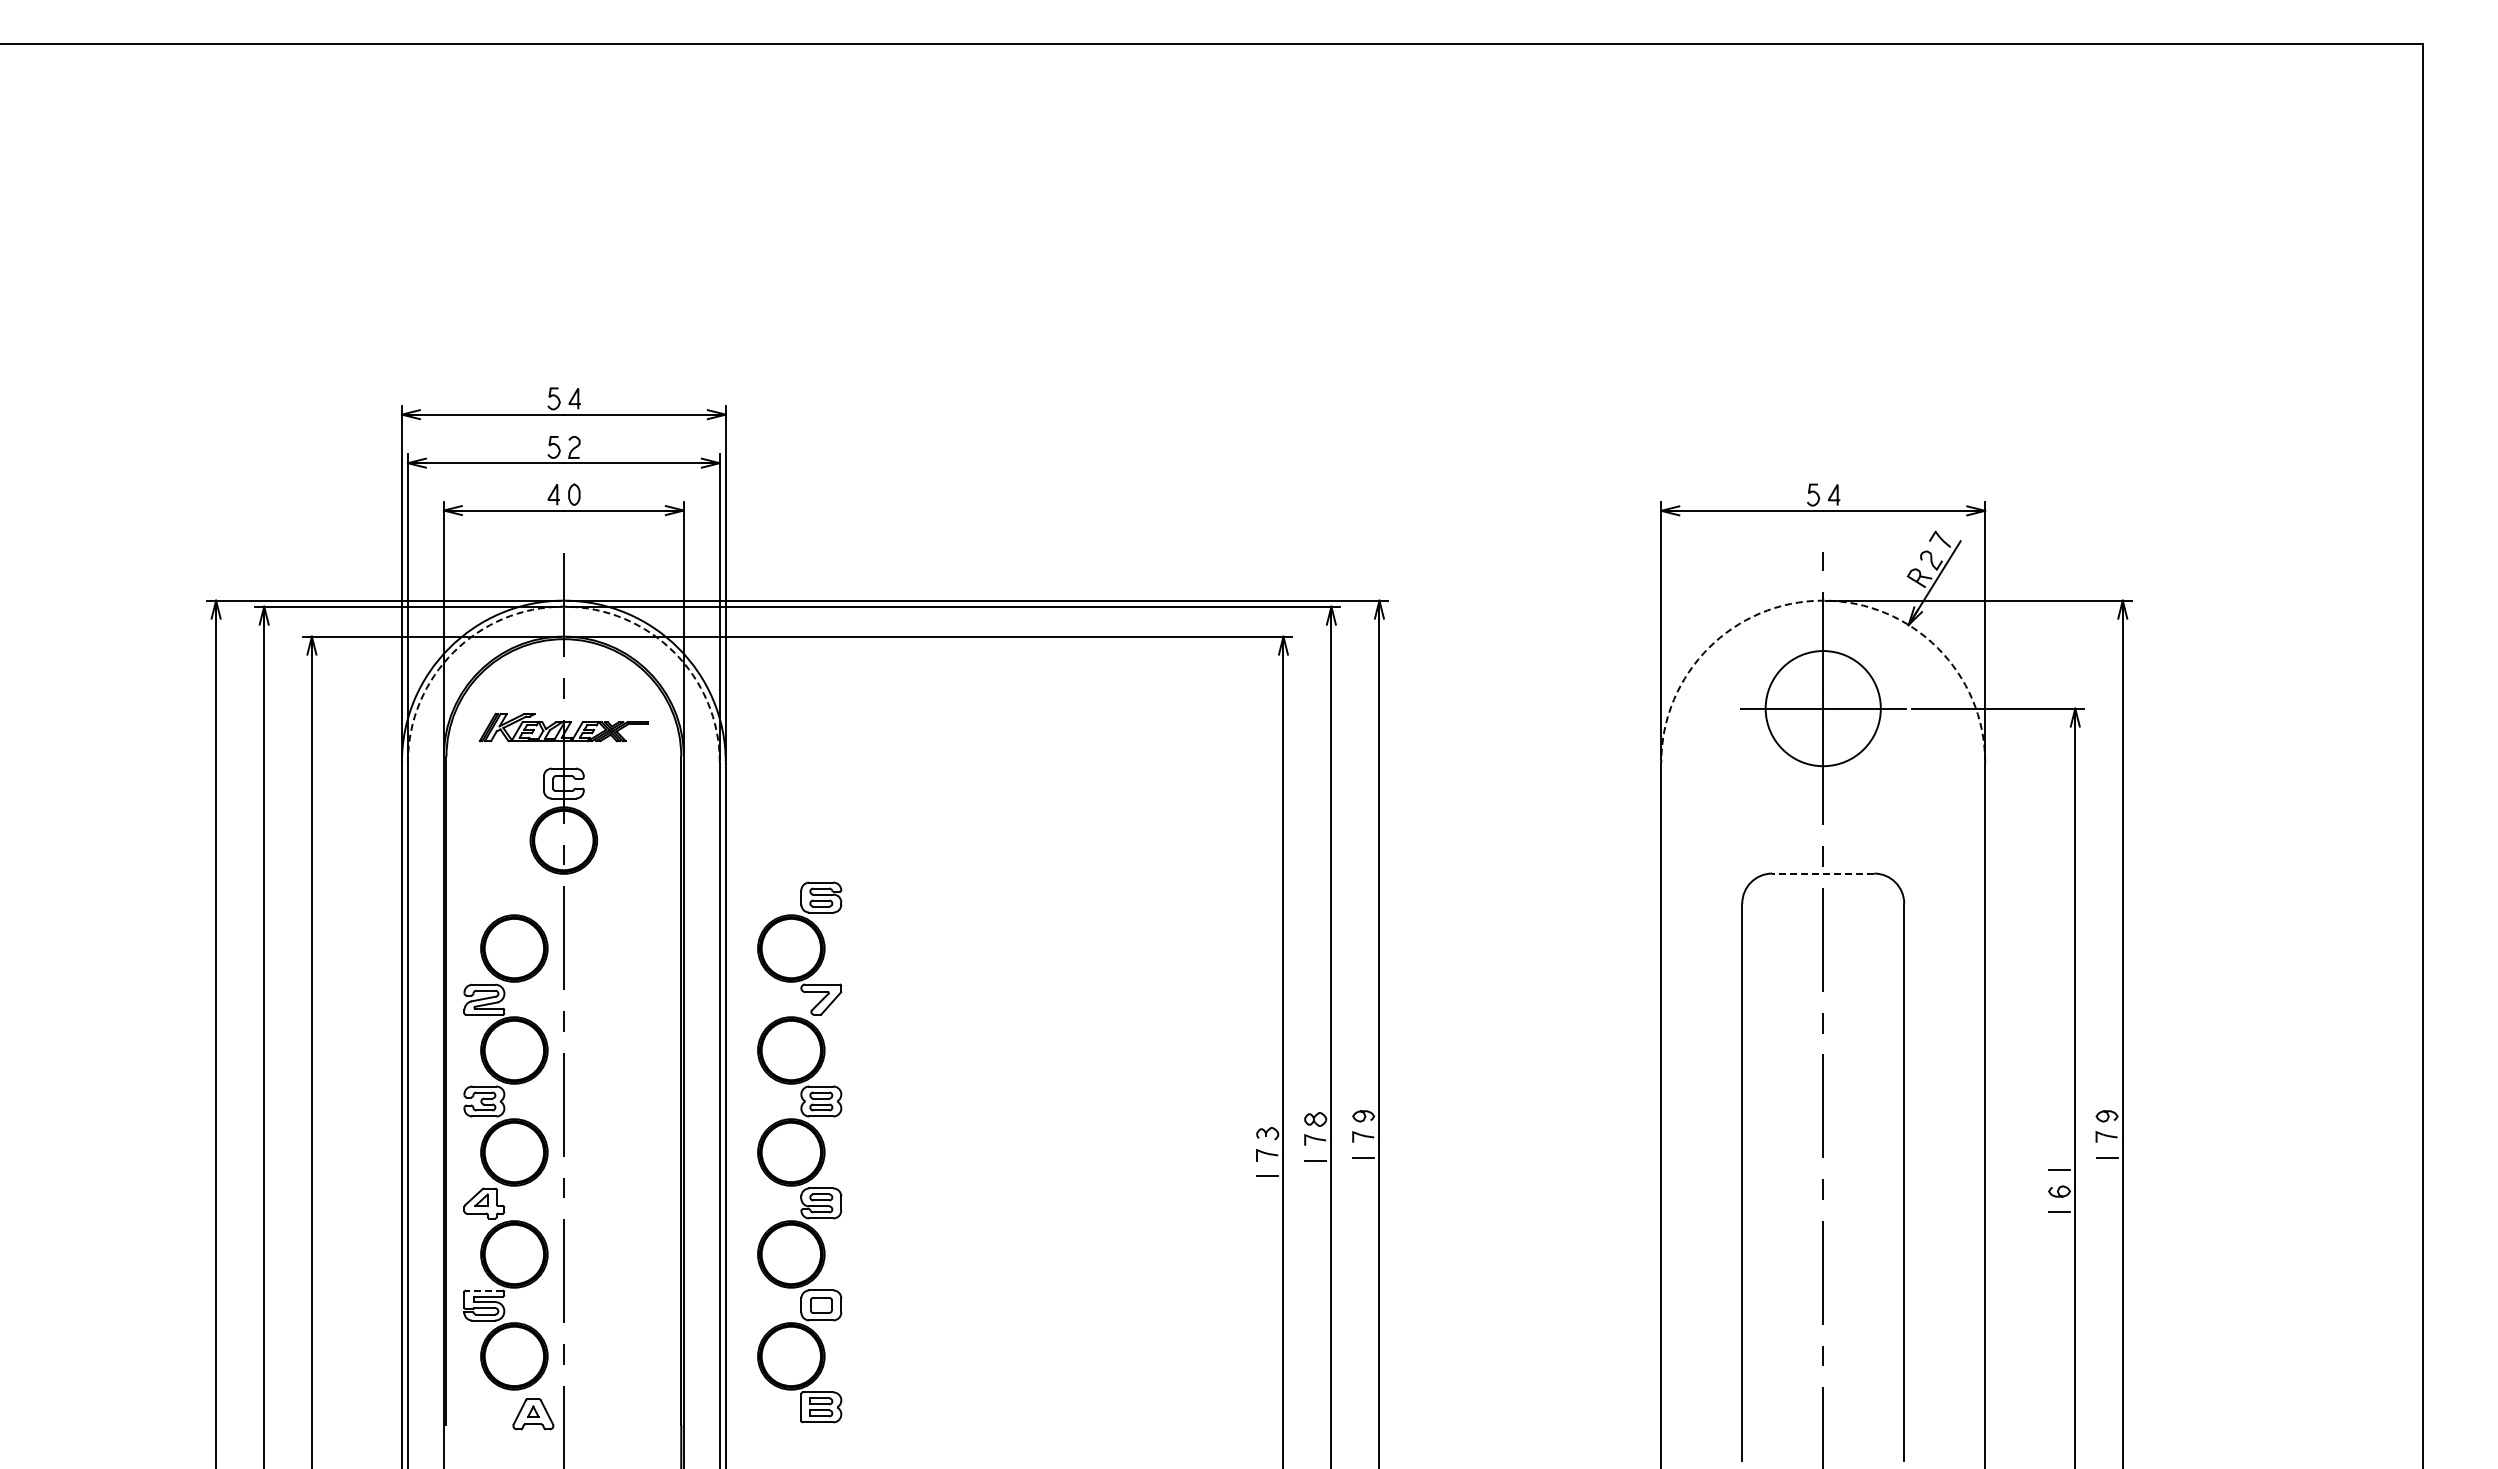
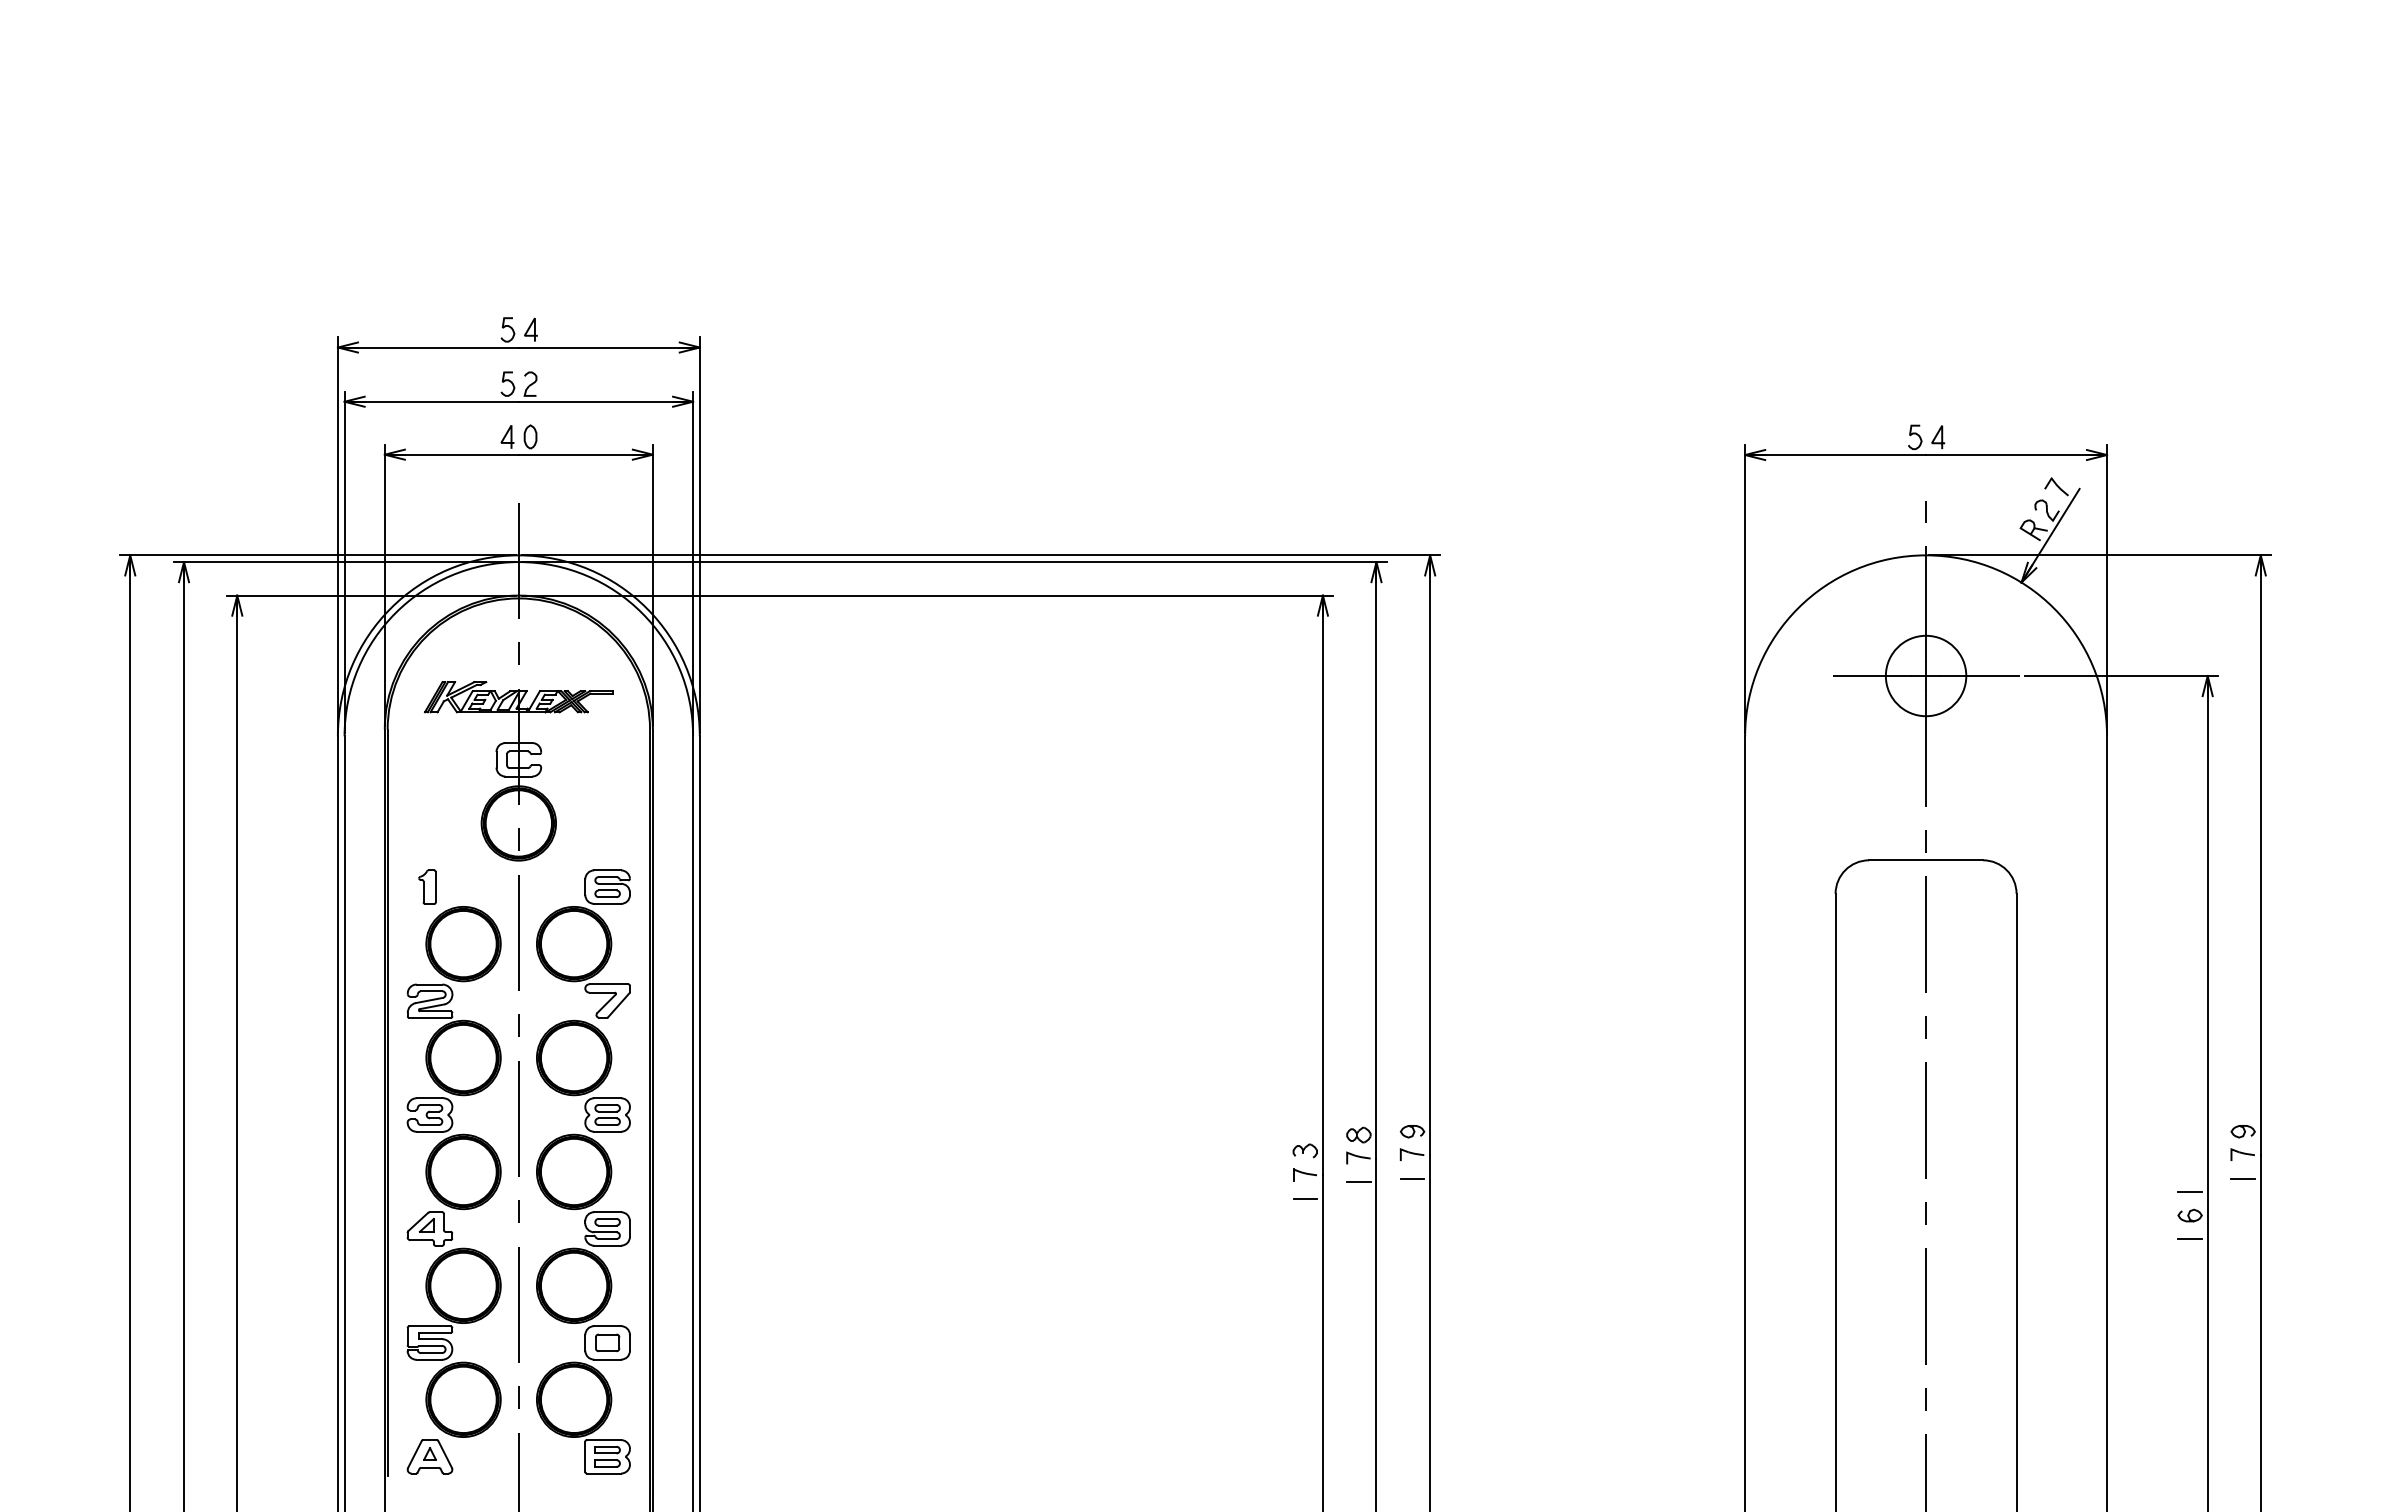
arc: (1823, 600) -> (1926, 555), dashed -> solid
arc: (563, 606) -> (518, 561), dashed -> solid
circle: (1823, 708) -> (1926, 675), size x0.62
line: (1823, 873) -> (1926, 860), dashed -> solid
part: (481, 897) -> (426, 887), added
part: (799, 1152) -> (583, 1171), moved
line: (483, 1290) -> (429, 1326), dashed -> solid
part: (533, 1414) -> (430, 1456), moved

